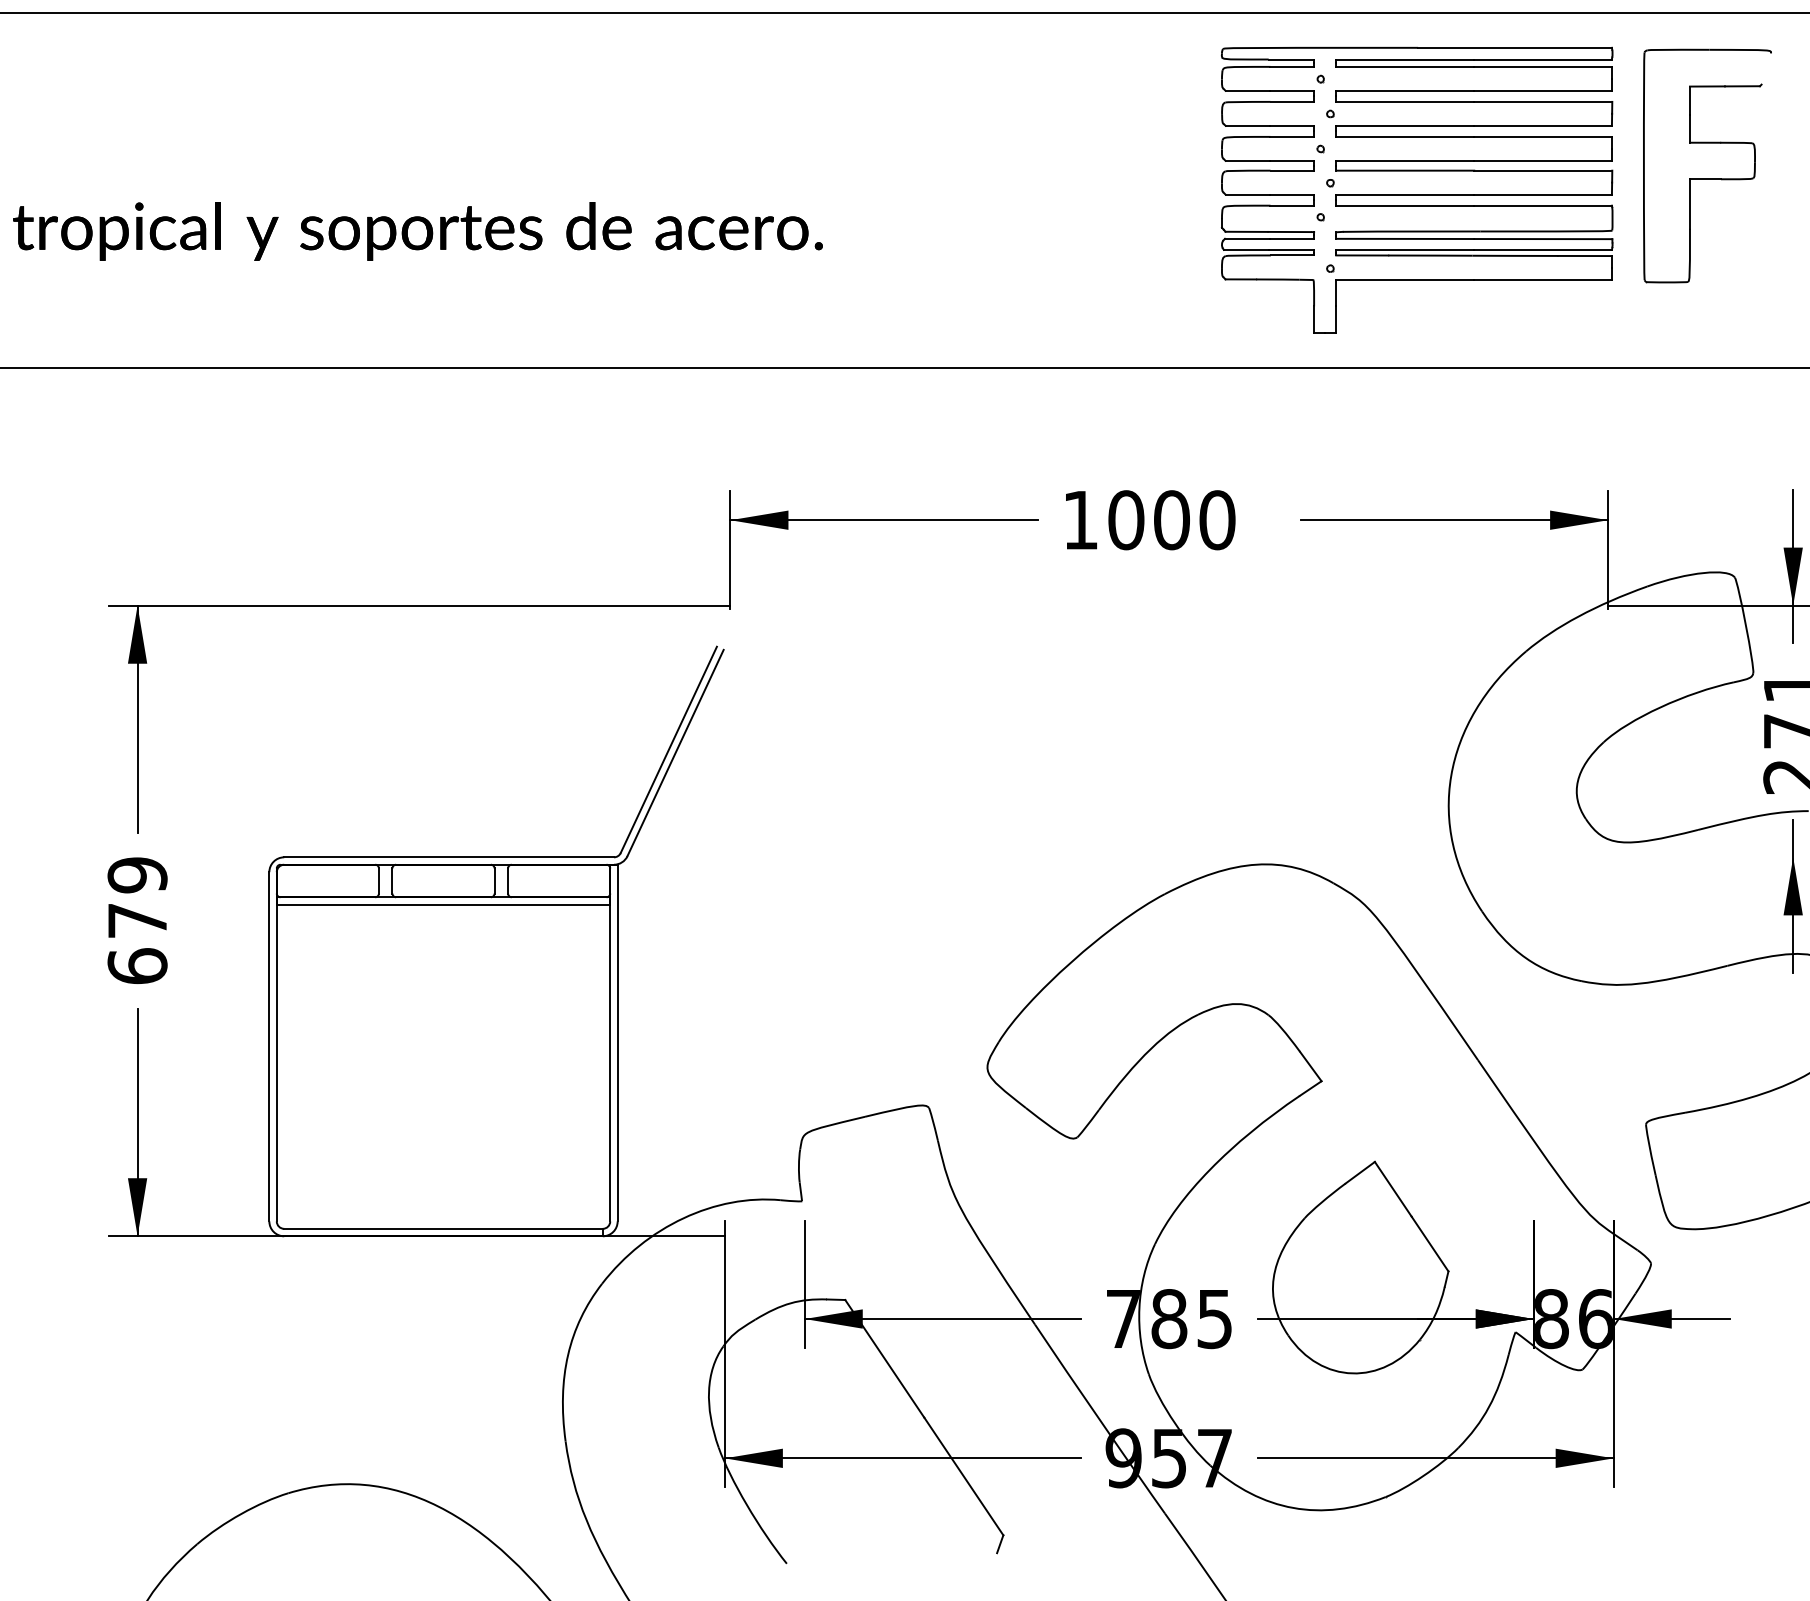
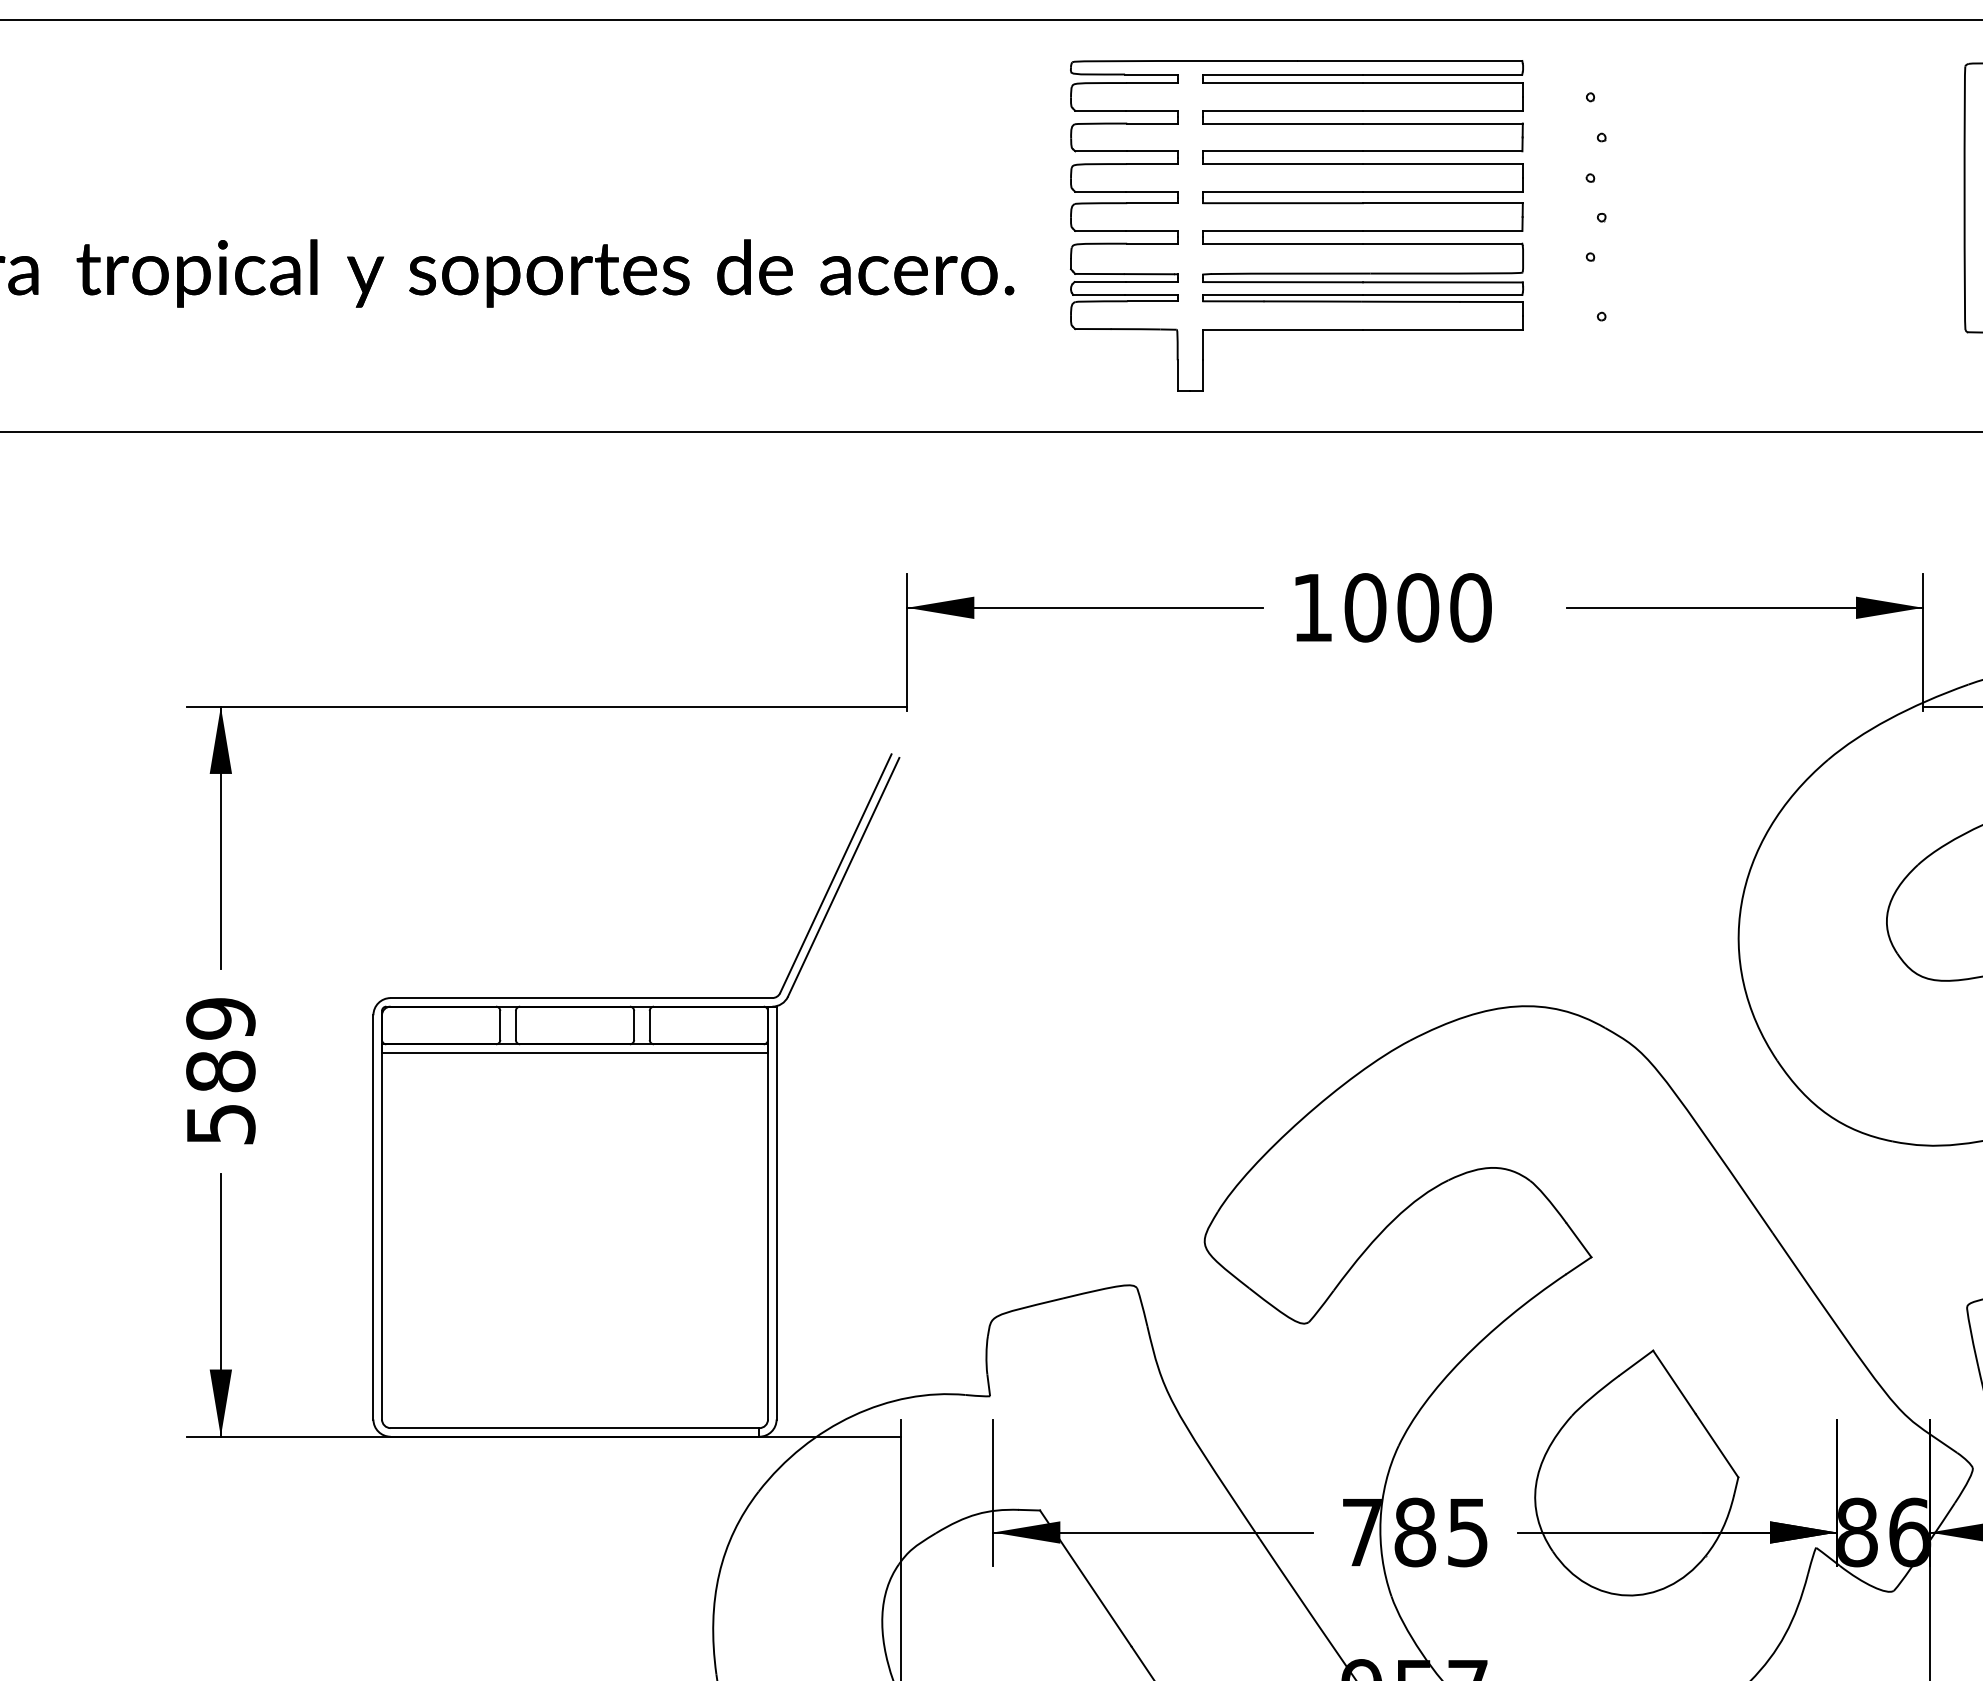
part: (1417, 189) -> (1297, 224), moved
text: (137, 943) -> (220, 1097), 679 -> 589

